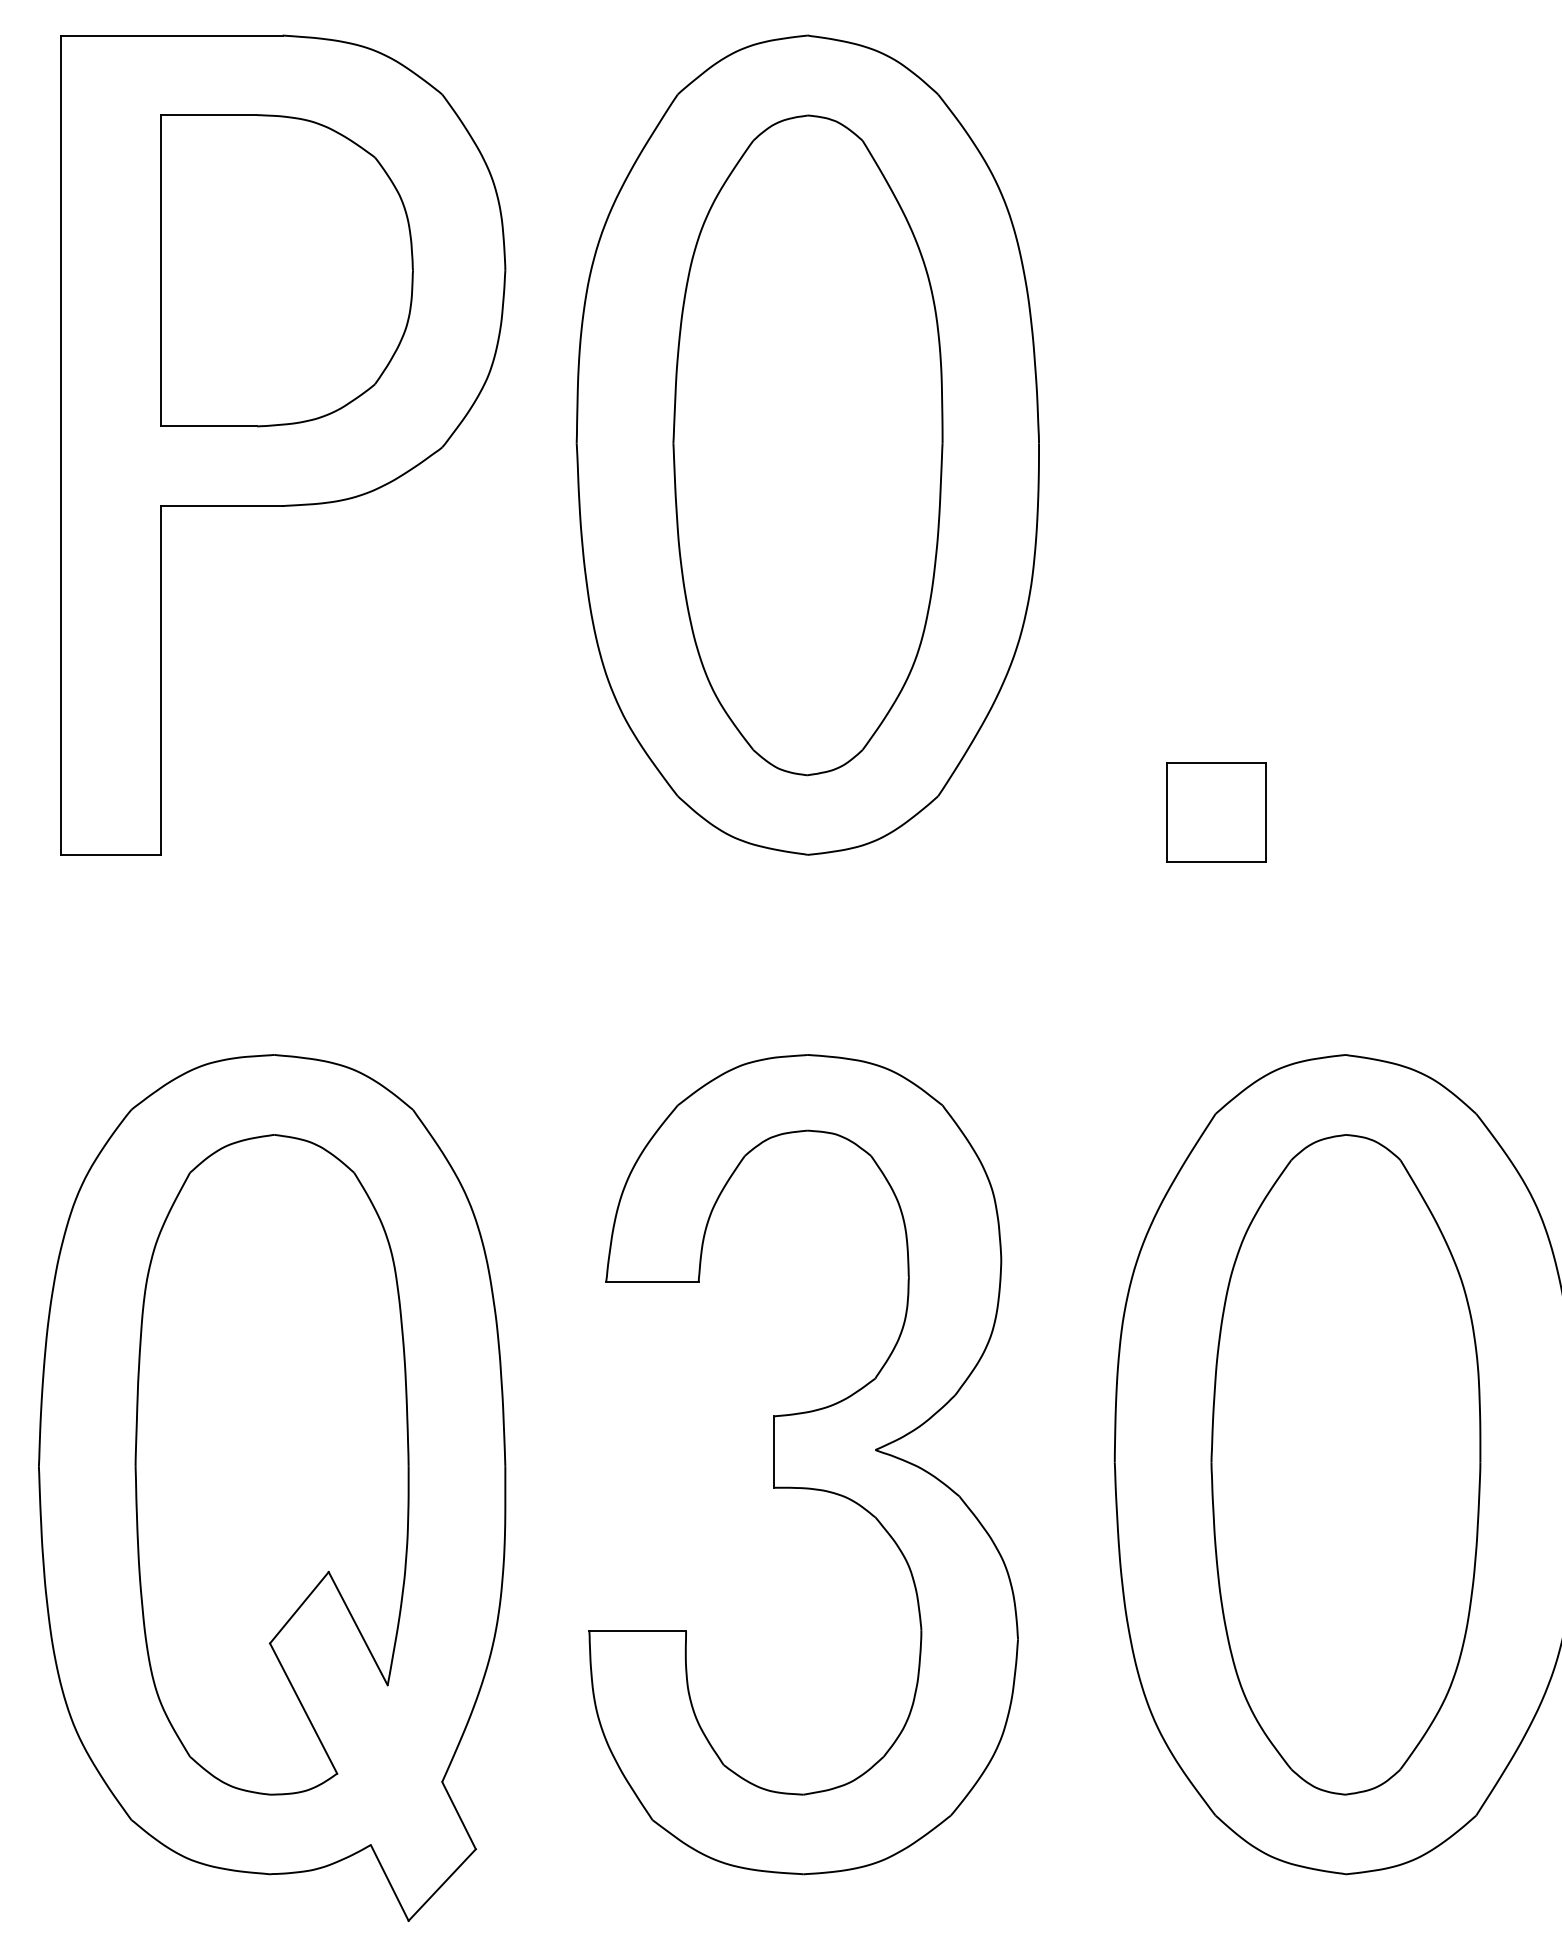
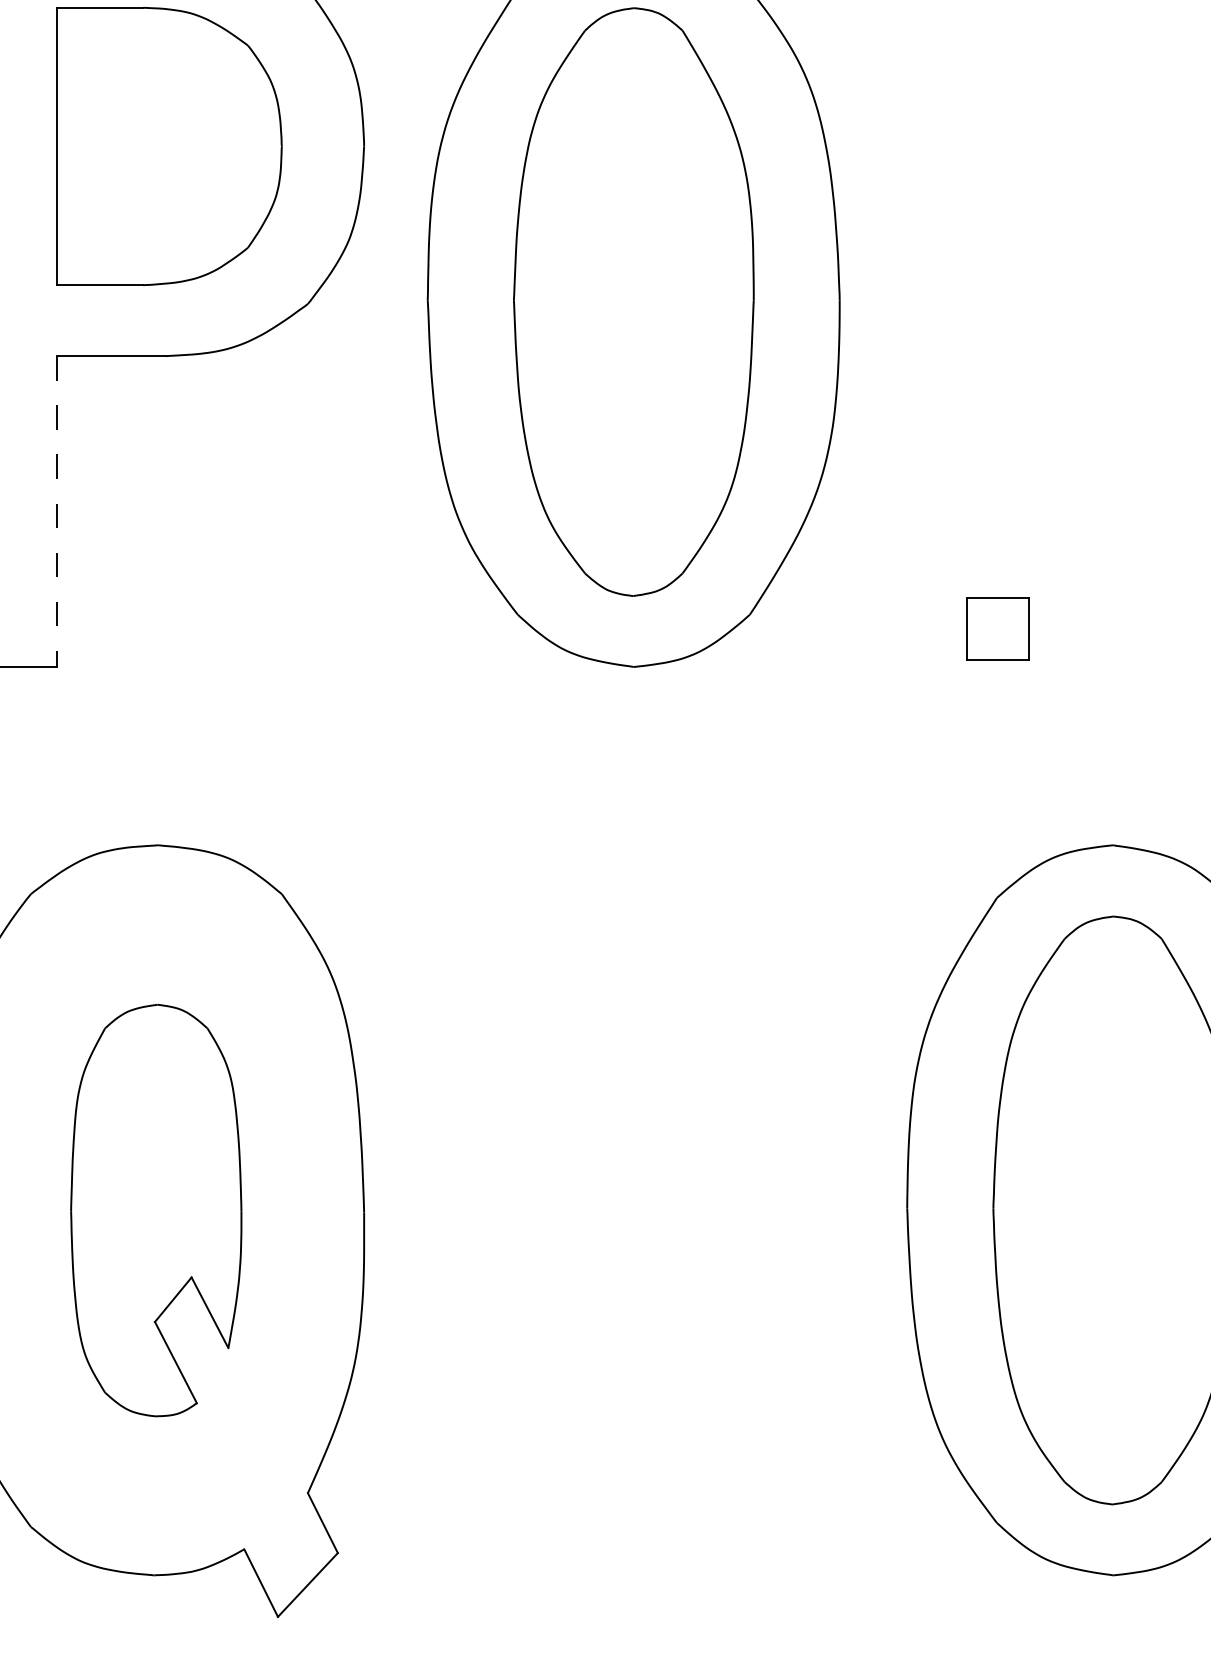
line: (160, 681) -> (56, 512), solid -> dashed
part: (1216, 812) -> (997, 629), size x0.7
part: (271, 1464) -> (155, 1210), size x0.7
part: (803, 1464) -> (629, 1210), removed

